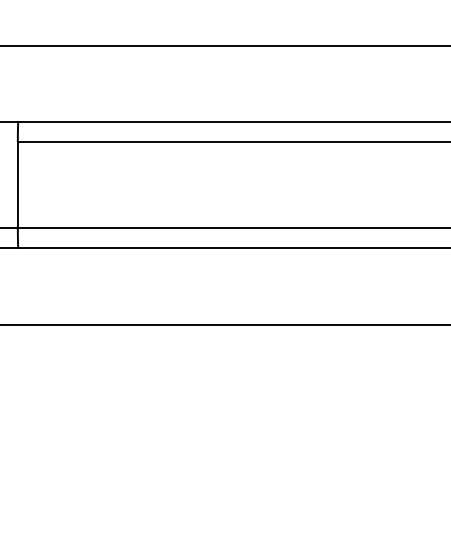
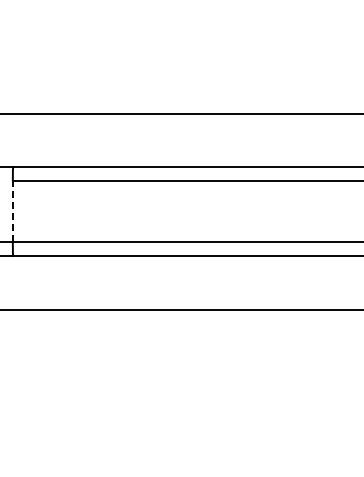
line: (17, 184) -> (12, 211), solid -> dashed

